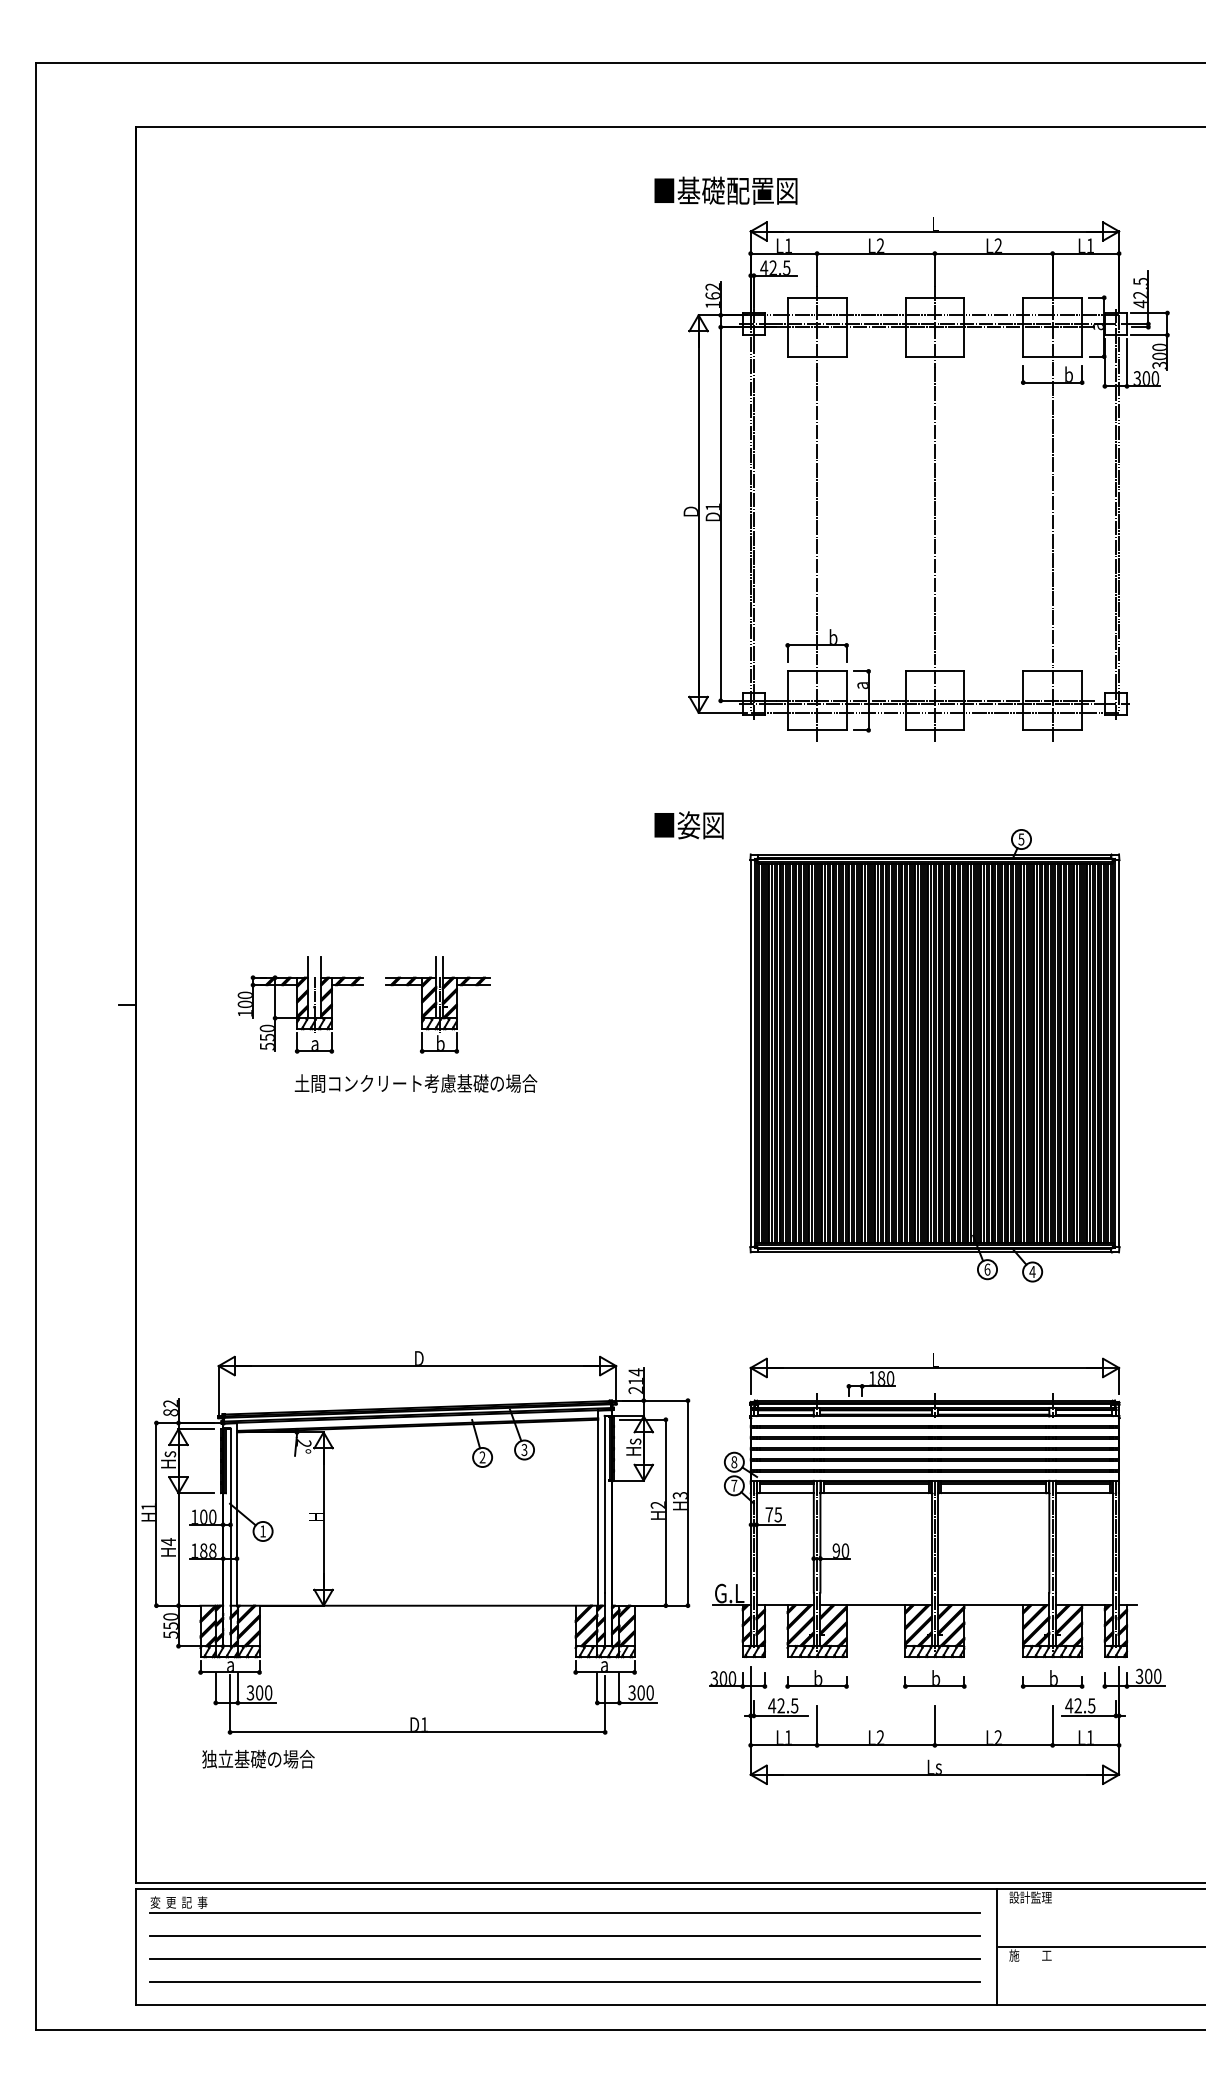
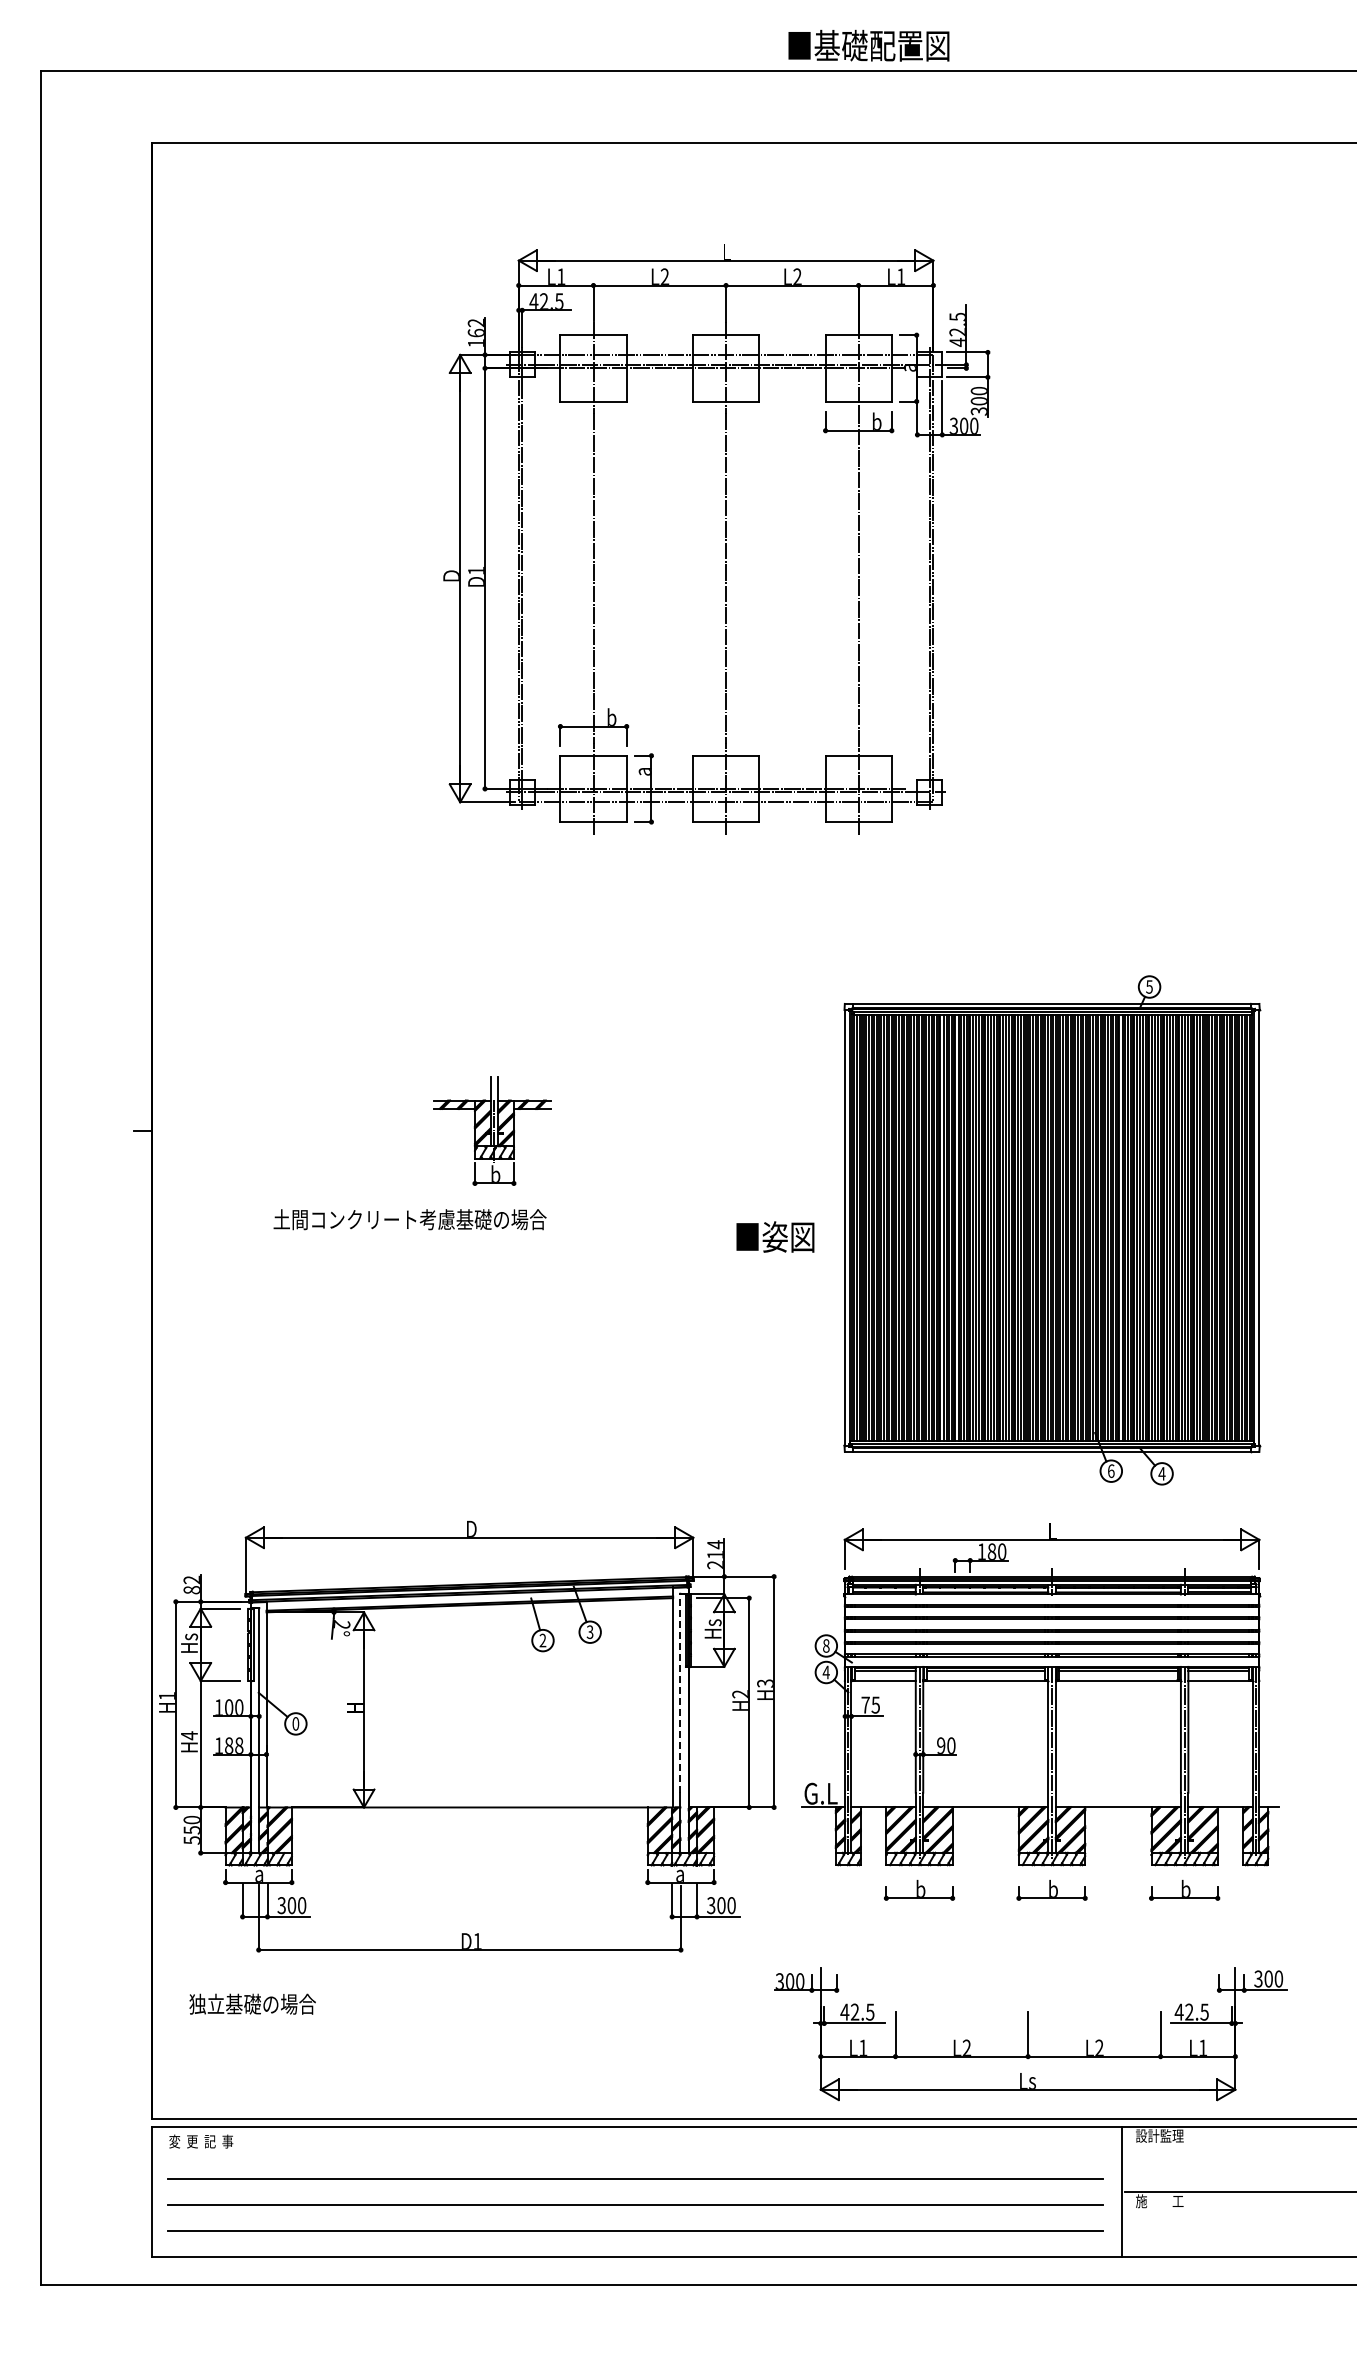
text: (725, 190) -> (868, 45), moved
part: (934, 479) -> (725, 539), moved
text: (689, 824) -> (775, 1236), moved
part: (300, 1004) -> (338, 1130), removed
part: (935, 1055) -> (1052, 1230), moved
text: (415, 1083) -> (409, 1219), moved
text: (733, 1485) -> (825, 1672), 7 -> 4
line: (604, 1504) -> (680, 1693), solid -> dashed
text: (262, 1531) -> (295, 1723), 1 -> 0
part: (937, 1725) -> (1030, 2034), moved
text: (258, 1758) -> (252, 2003), moved
line: (564, 1912) -> (635, 2152), removed

